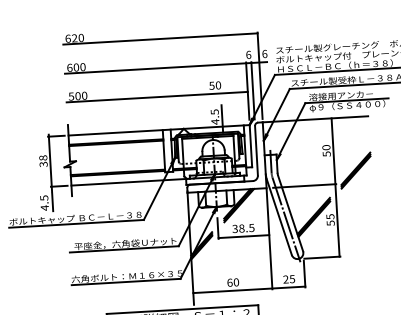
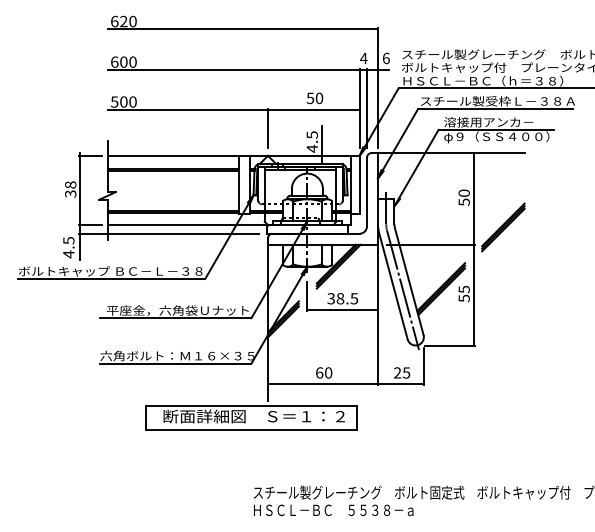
text: (248, 54) -> (363, 58), 6 -> 4
line: (183, 109) -> (268, 128), added
line: (115, 188) -> (168, 233), added

